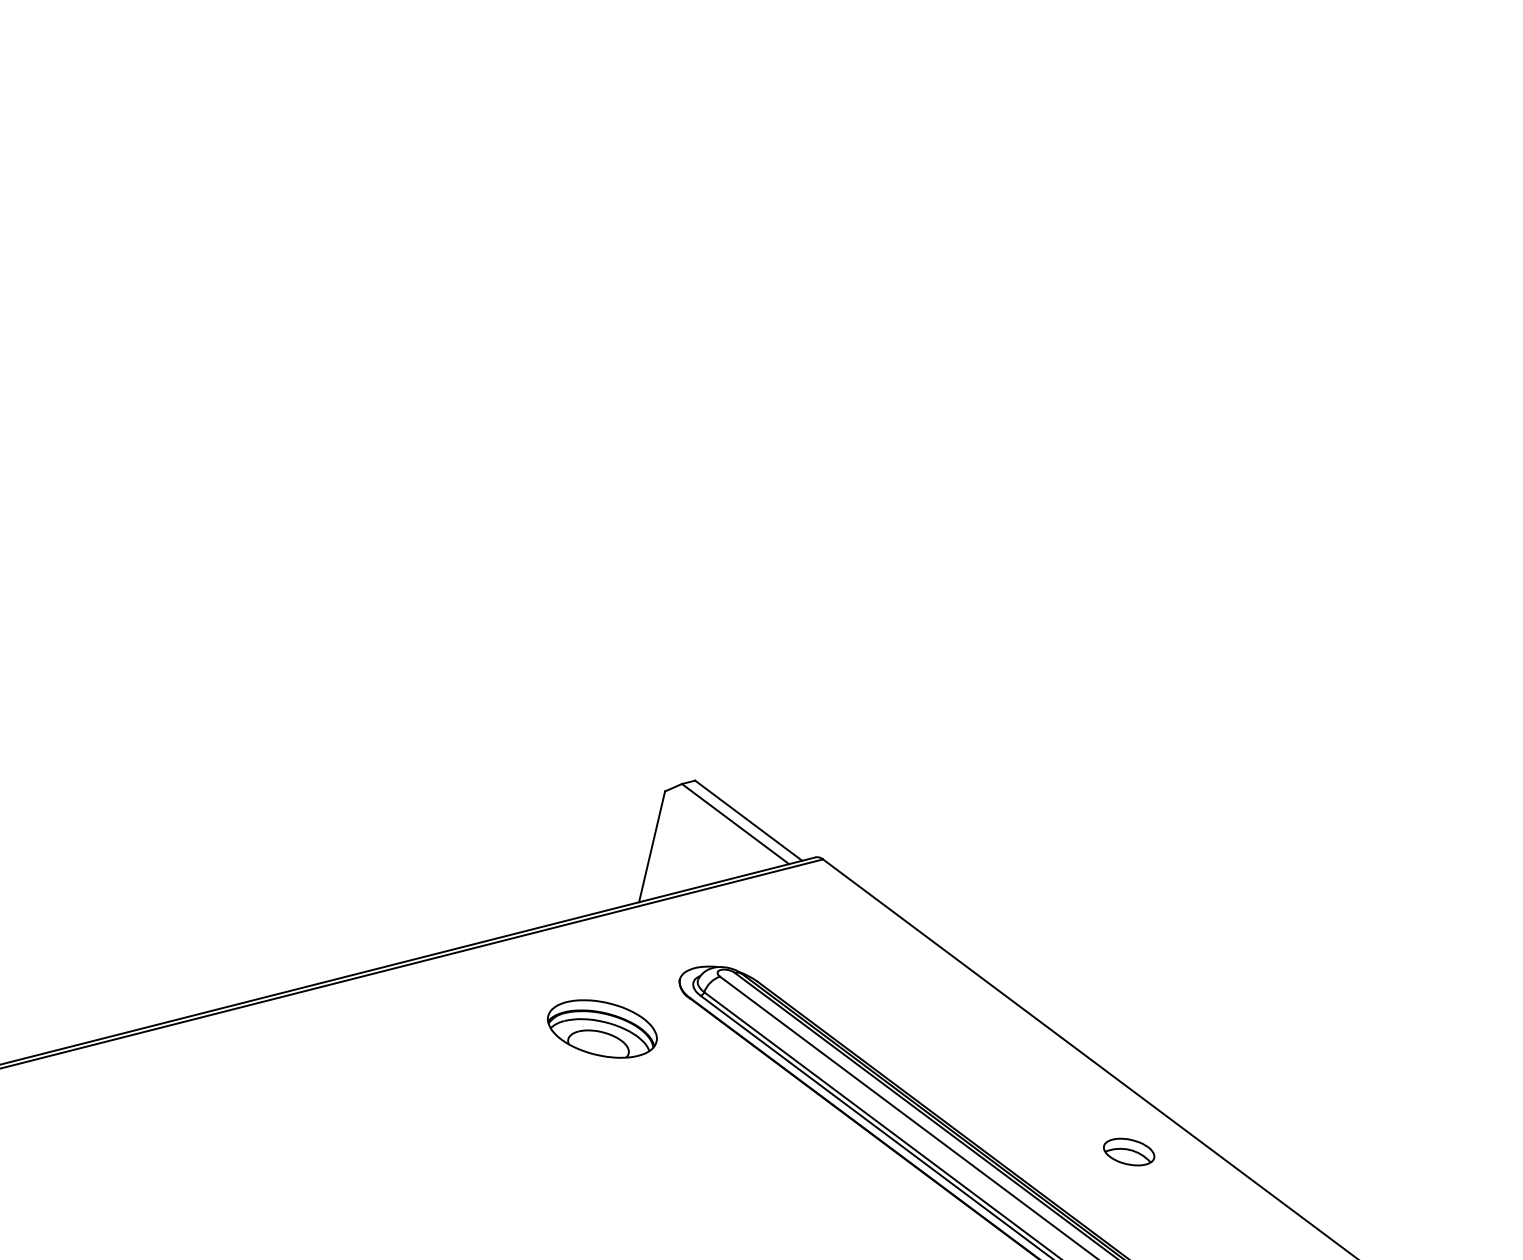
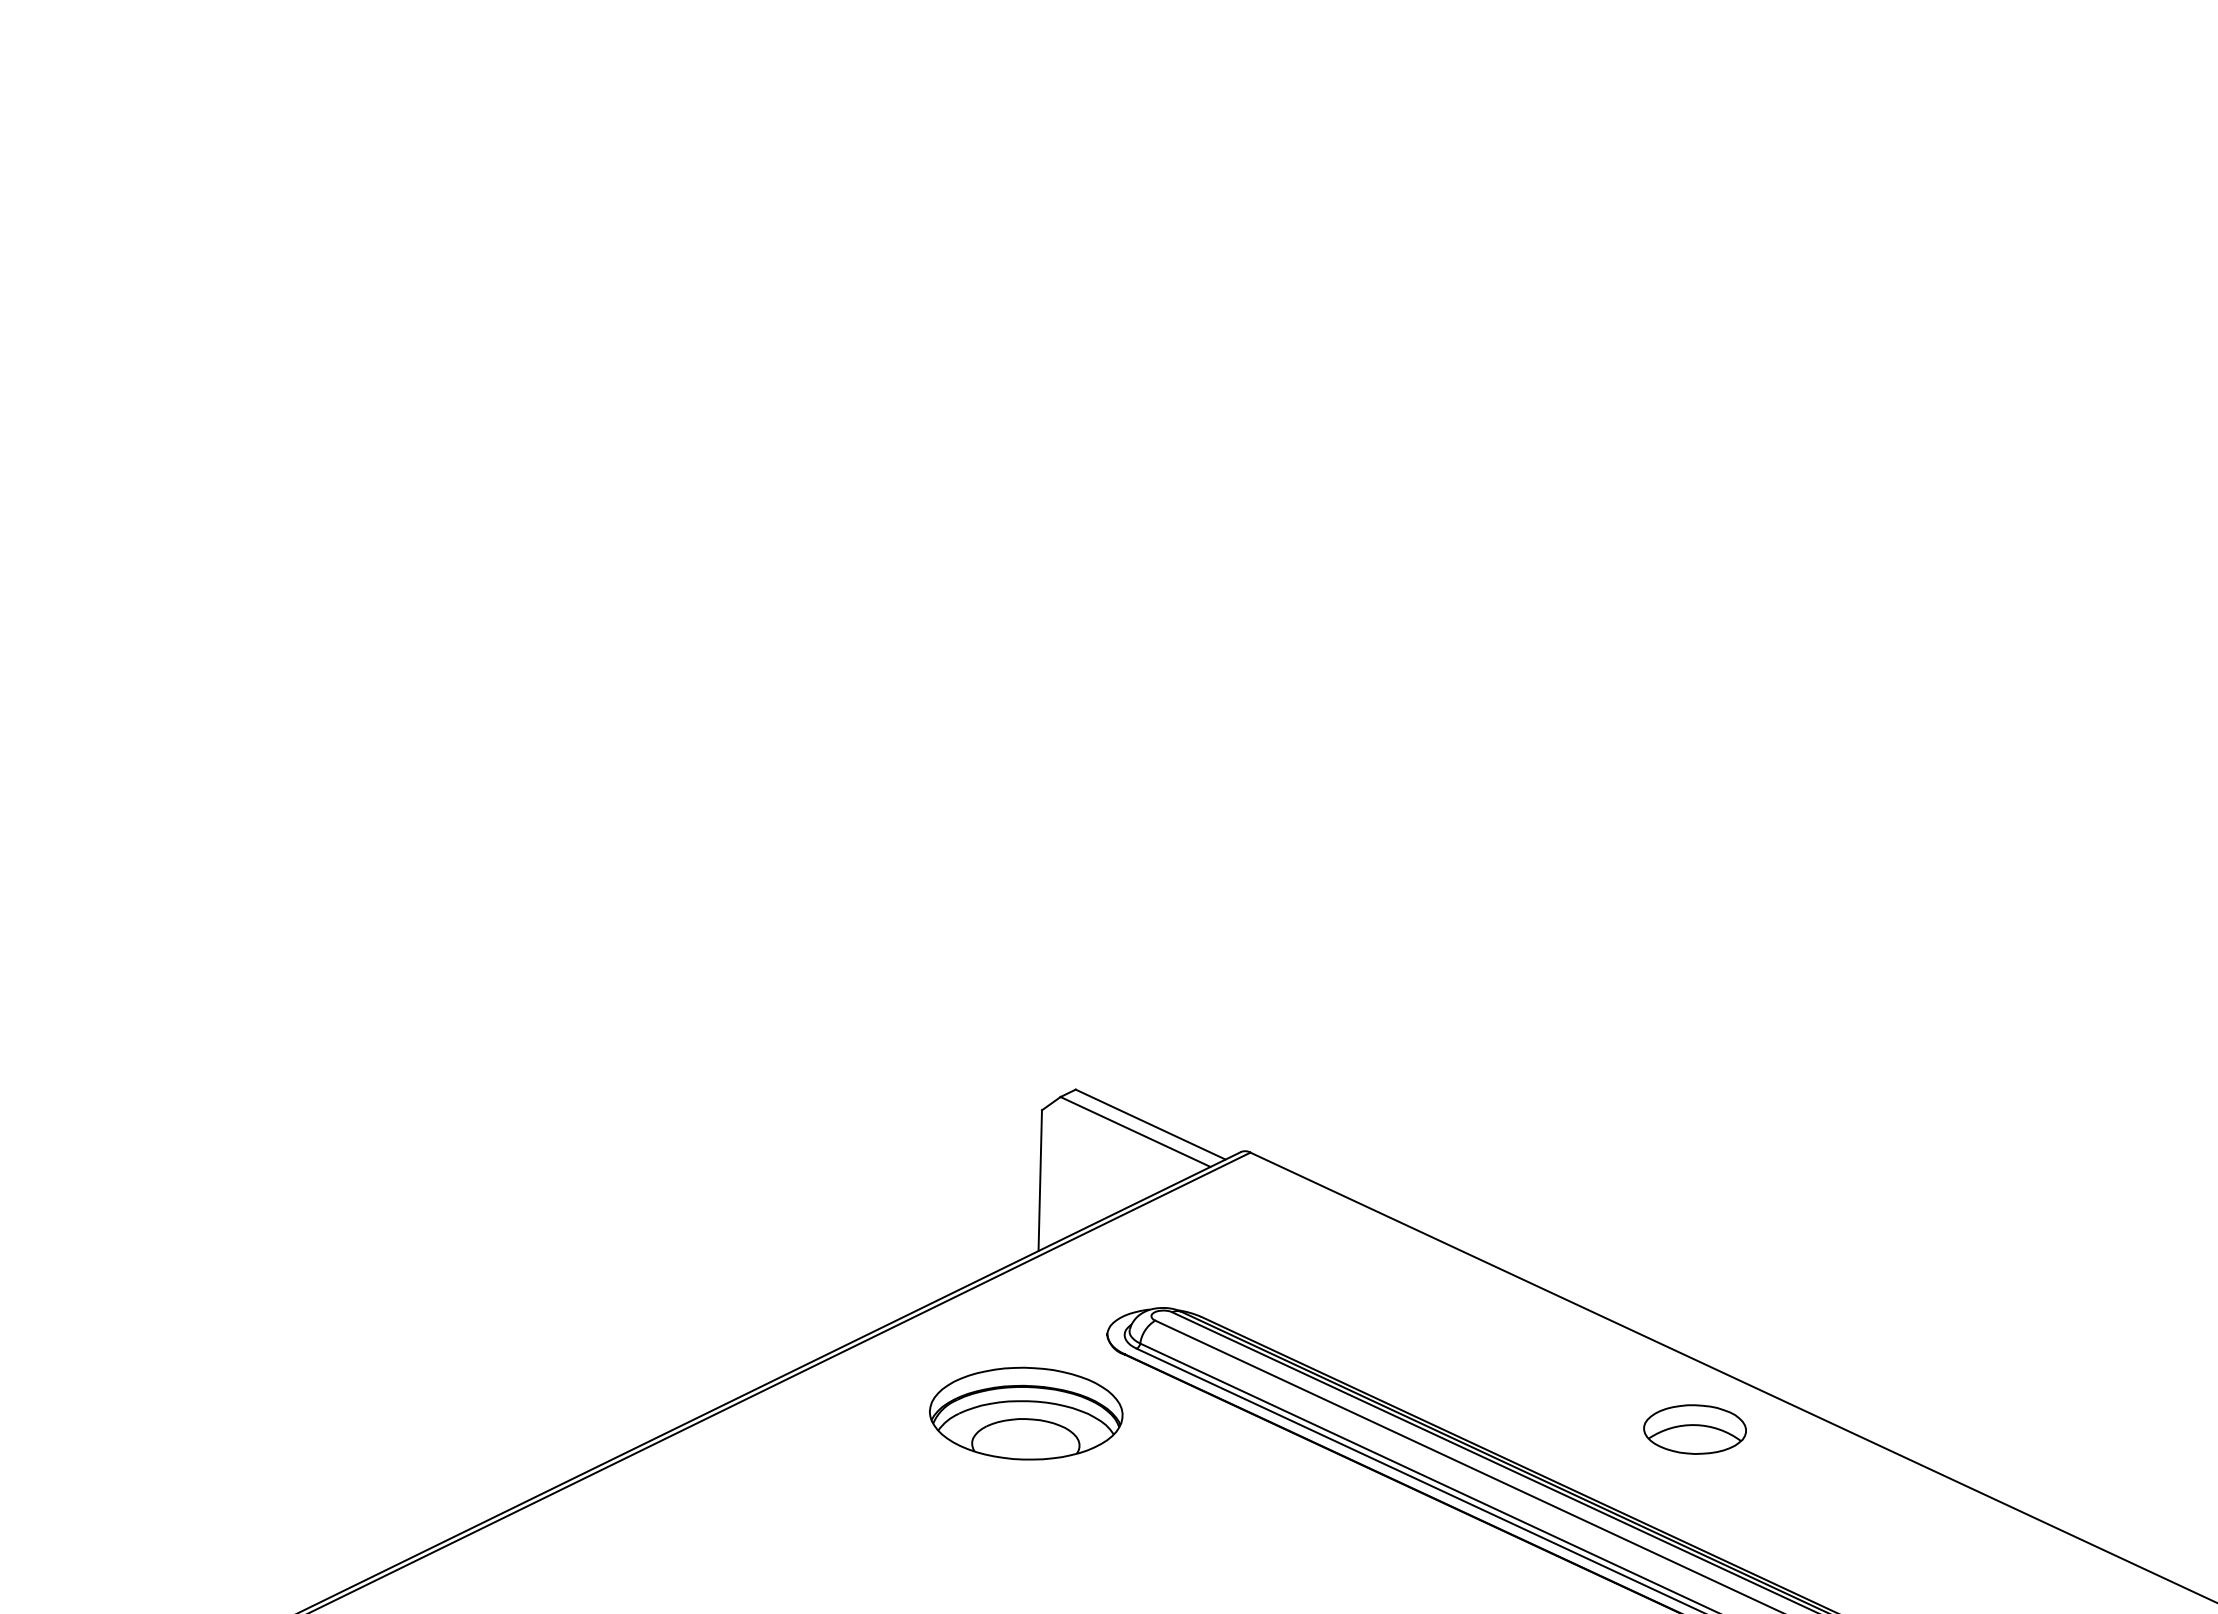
part: (601, 1028) -> (1025, 1413), size x1.4
part: (1128, 1151) -> (1694, 1429), size x1.6

